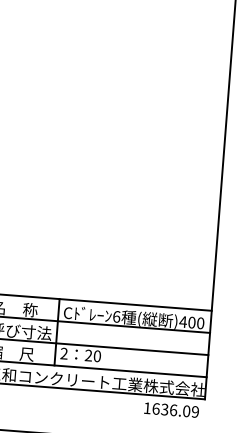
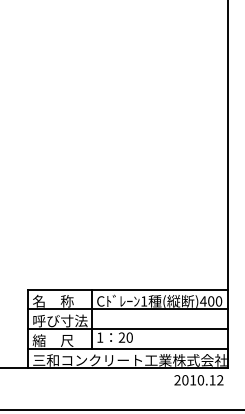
text: (117, 316) -> (144, 301), 6 -> 1
text: (64, 353) -> (100, 337), 2 -> 1
text: (170, 410) -> (198, 380), 1636.09 -> 2010.12

